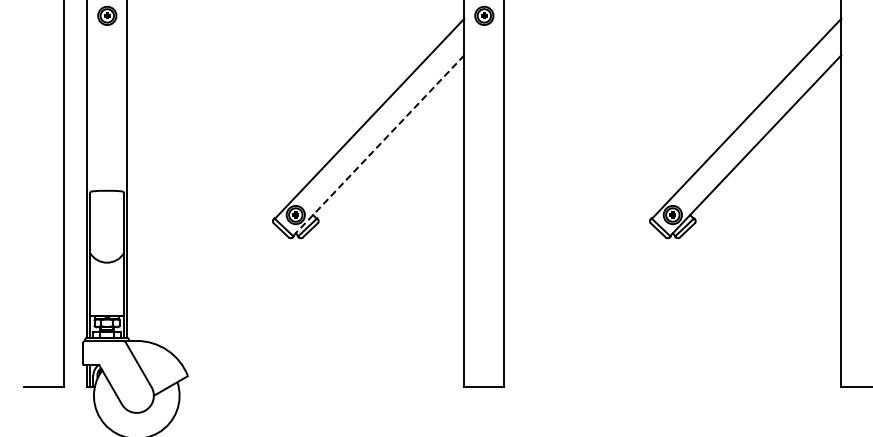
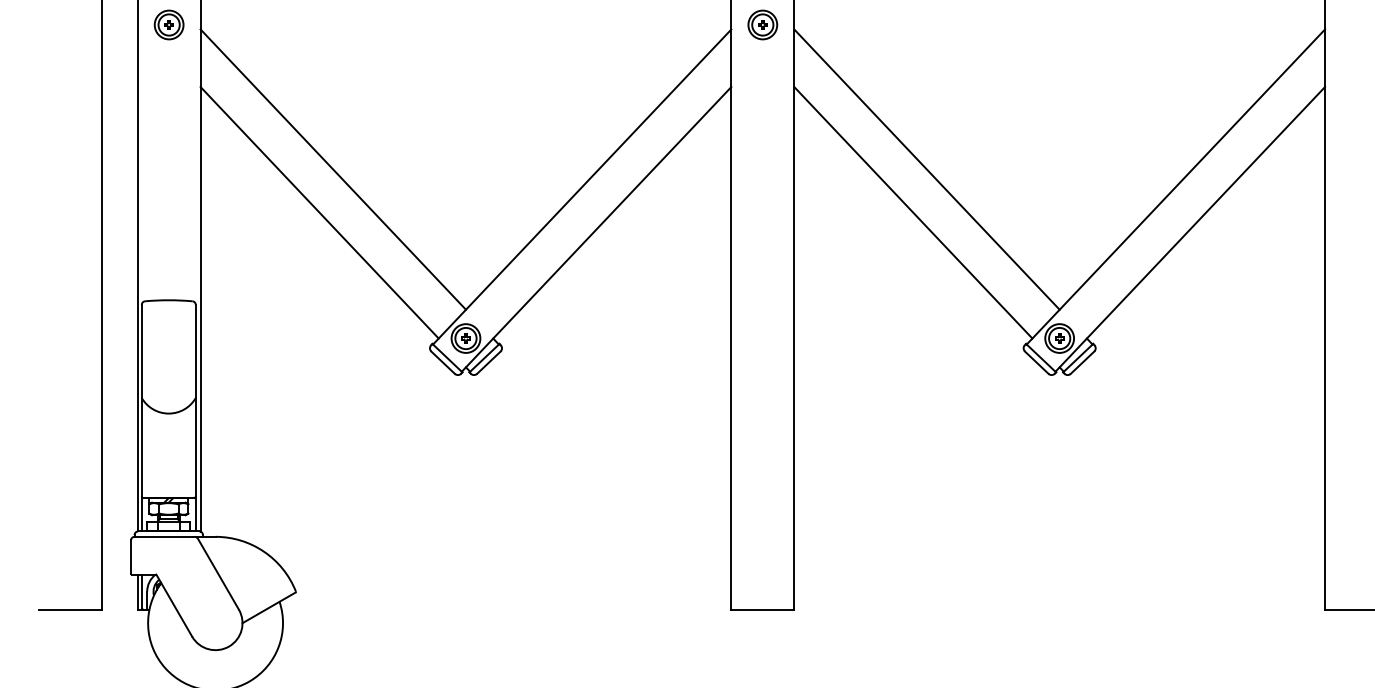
line: (211, 107) -> (333, 169), added
line: (588, 107) -> (926, 169), added
line: (202, 135) -> (319, 213), added
line: (579, 135) -> (912, 213), added
line: (378, 146) -> (596, 230), dashed -> solid

